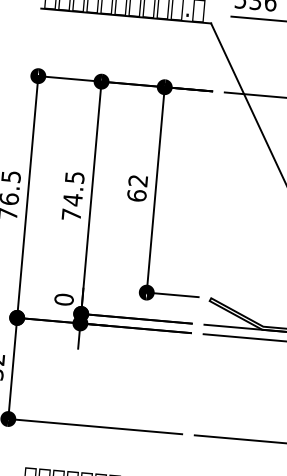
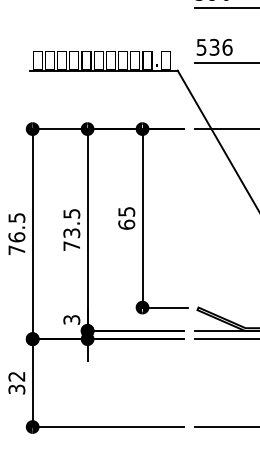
text: (137, 180) -> (126, 211), 62 -> 65
text: (72, 200) -> (71, 233), 74.5 -> 73.5
text: (63, 299) -> (71, 319), 0 -> 3

